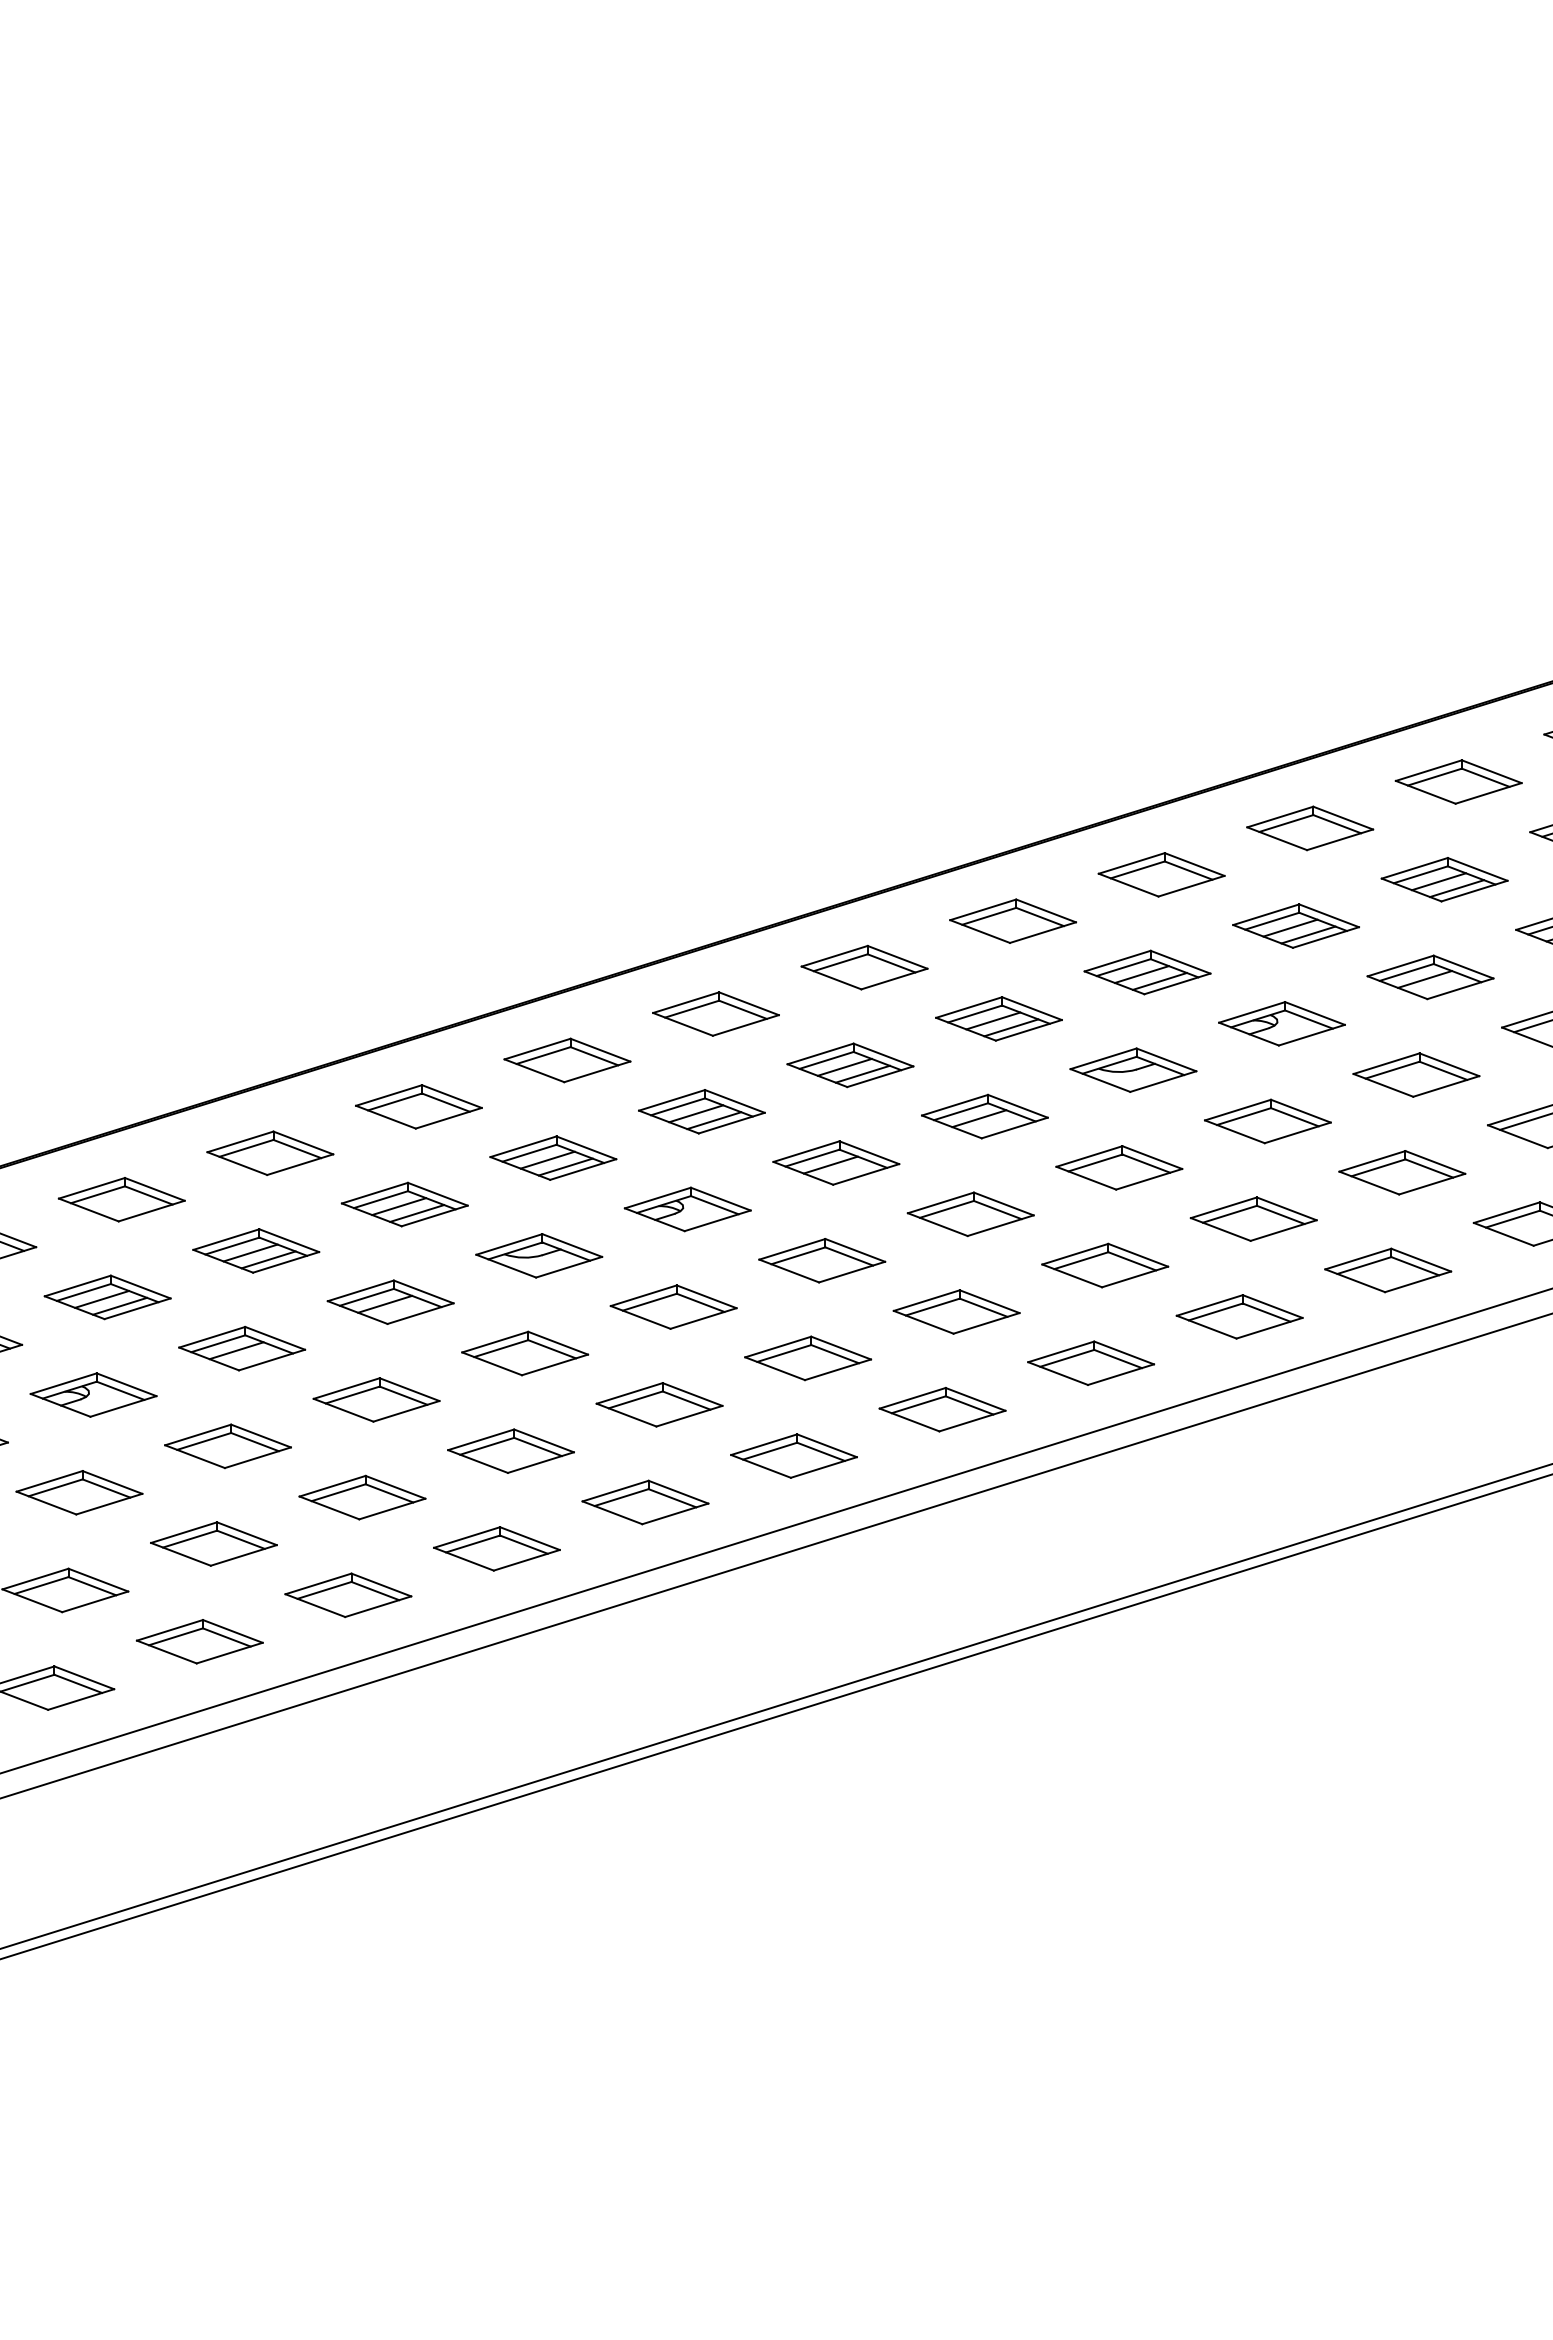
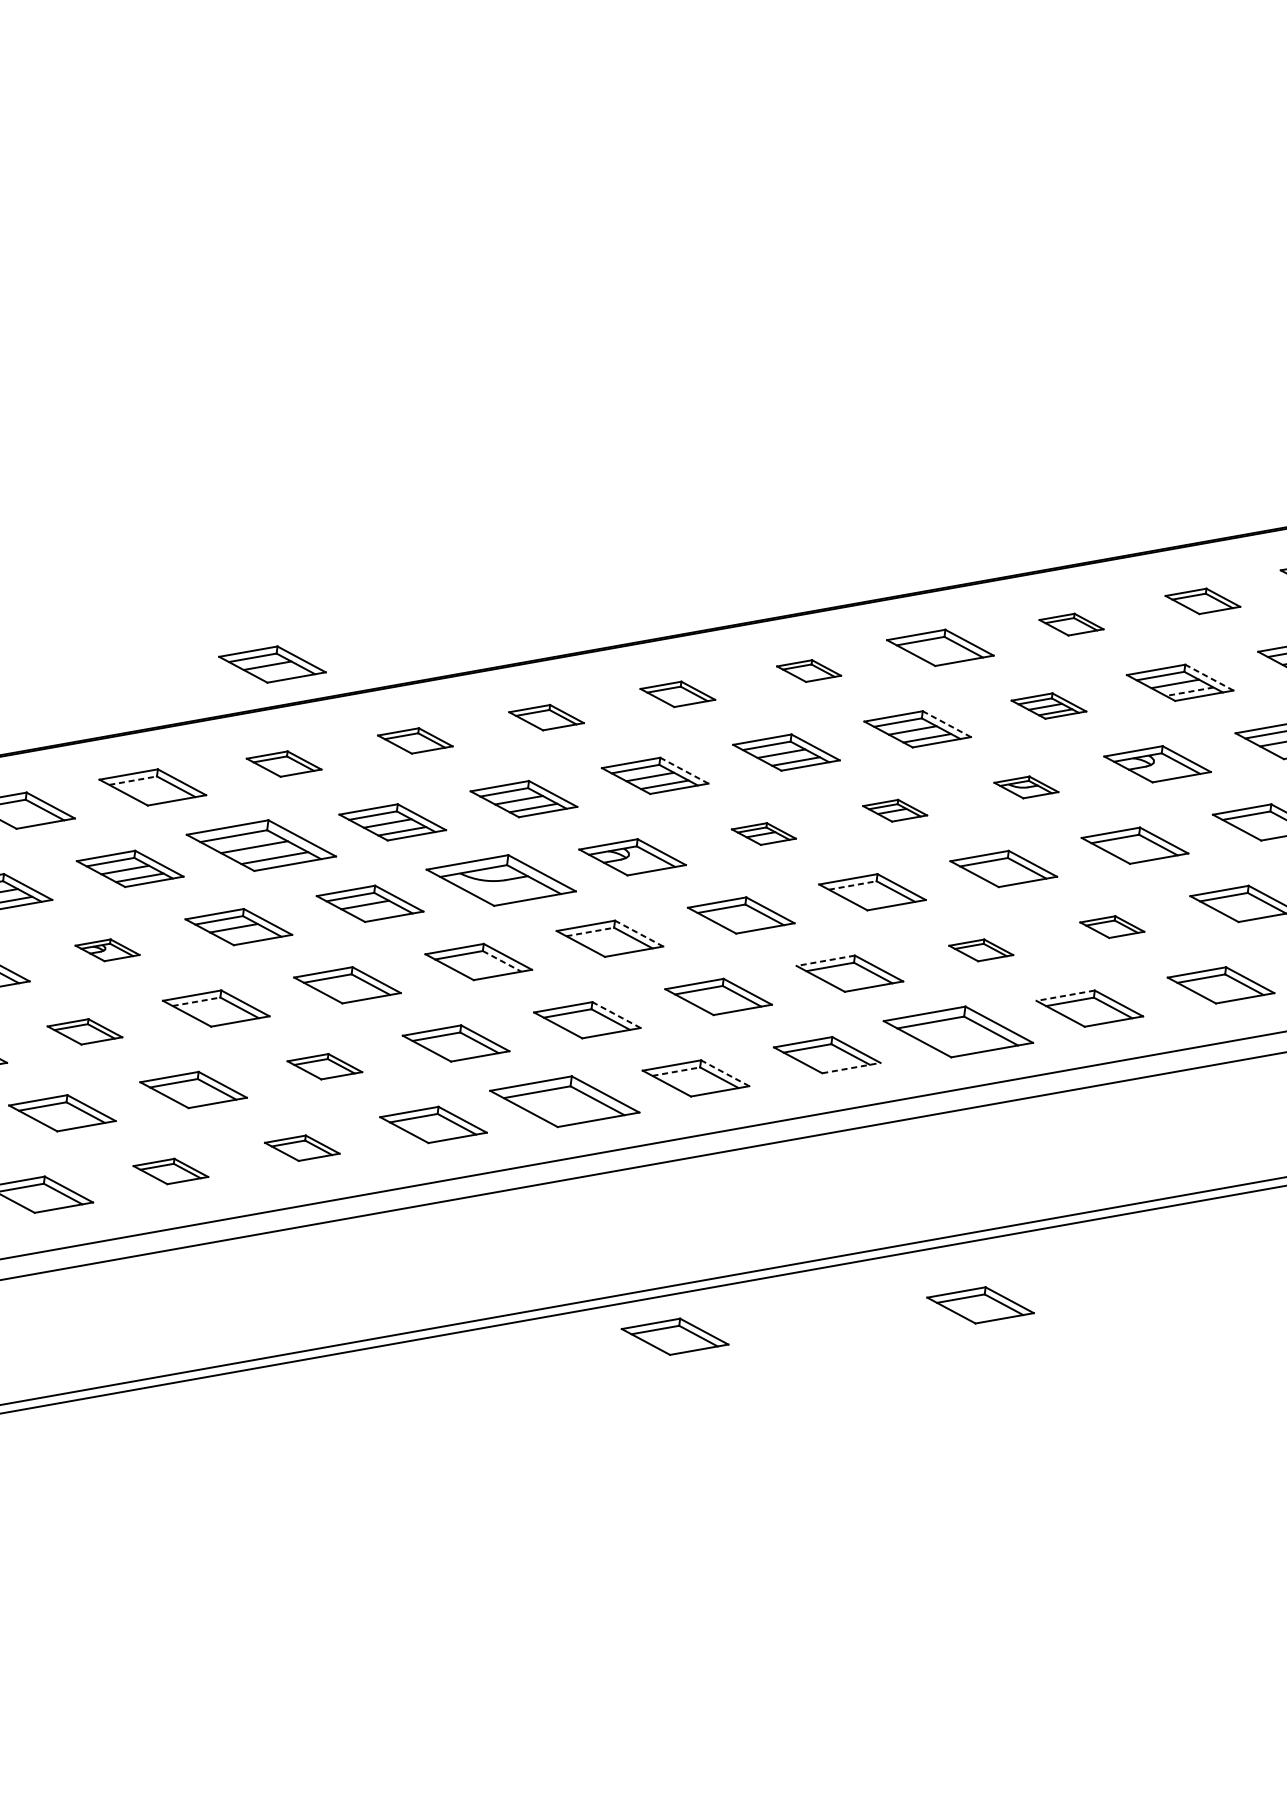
part: (1310, 828) -> (1203, 601), size x0.7
part: (1161, 874) -> (1071, 624), size x0.6
line: (1329, 915) -> (1209, 677), solid -> dashed
line: (1308, 935) -> (1189, 692), solid -> dashed
part: (864, 967) -> (809, 671), size x0.6
part: (1147, 972) -> (1048, 706), size x0.7
line: (1032, 1008) -> (947, 724), solid -> dashed
part: (715, 1013) -> (677, 693), size x0.7
part: (242, 1039) -> (272, 664), added
part: (567, 1060) -> (546, 717), size x0.7
part: (1133, 1069) -> (1026, 786), size x0.6
line: (734, 1101) -> (684, 770), solid -> dashed
part: (418, 1106) -> (415, 740), size x0.7
part: (984, 1116) -> (894, 810), size x0.6
part: (270, 1152) -> (284, 763), size x0.7
part: (836, 1162) -> (764, 833), size x0.6
line: (98, 1194) -> (133, 780), solid -> dashed
line: (947, 1209) -> (853, 885), solid -> dashed
part: (1253, 1218) -> (1112, 926), size x0.6
part: (256, 1250) -> (261, 845), size x1.4
part: (539, 1255) -> (501, 880), size x1.4
part: (1105, 1265) -> (981, 950), size x0.6
line: (706, 1296) -> (639, 933), solid -> dashed
line: (926, 1300) -> (825, 960), solid -> dashed
line: (650, 1302) -> (590, 932), solid -> dashed
line: (1209, 1305) -> (1065, 995), solid -> dashed
line: (552, 1349) -> (502, 961), solid -> dashed
part: (1091, 1362) -> (958, 1031), size x1.4
part: (93, 1394) -> (107, 949), size x0.6
line: (692, 1394) -> (616, 1015), solid -> dashed
line: (972, 1421) -> (851, 1068), solid -> dashed
line: (204, 1441) -> (196, 1001), solid -> dashed
line: (827, 1445) -> (725, 1073), solid -> dashed
line: (770, 1451) -> (676, 1071), solid -> dashed
part: (79, 1492) -> (85, 1031), size x0.7
part: (362, 1497) -> (324, 1066), size x0.7
part: (645, 1502) -> (564, 1101), size x1.4
part: (348, 1595) -> (302, 1148), size x0.7
part: (199, 1641) -> (170, 1171), size x0.7
part: (1157, 1676) -> (980, 1305), added
part: (808, 1758) -> (675, 1336), added

